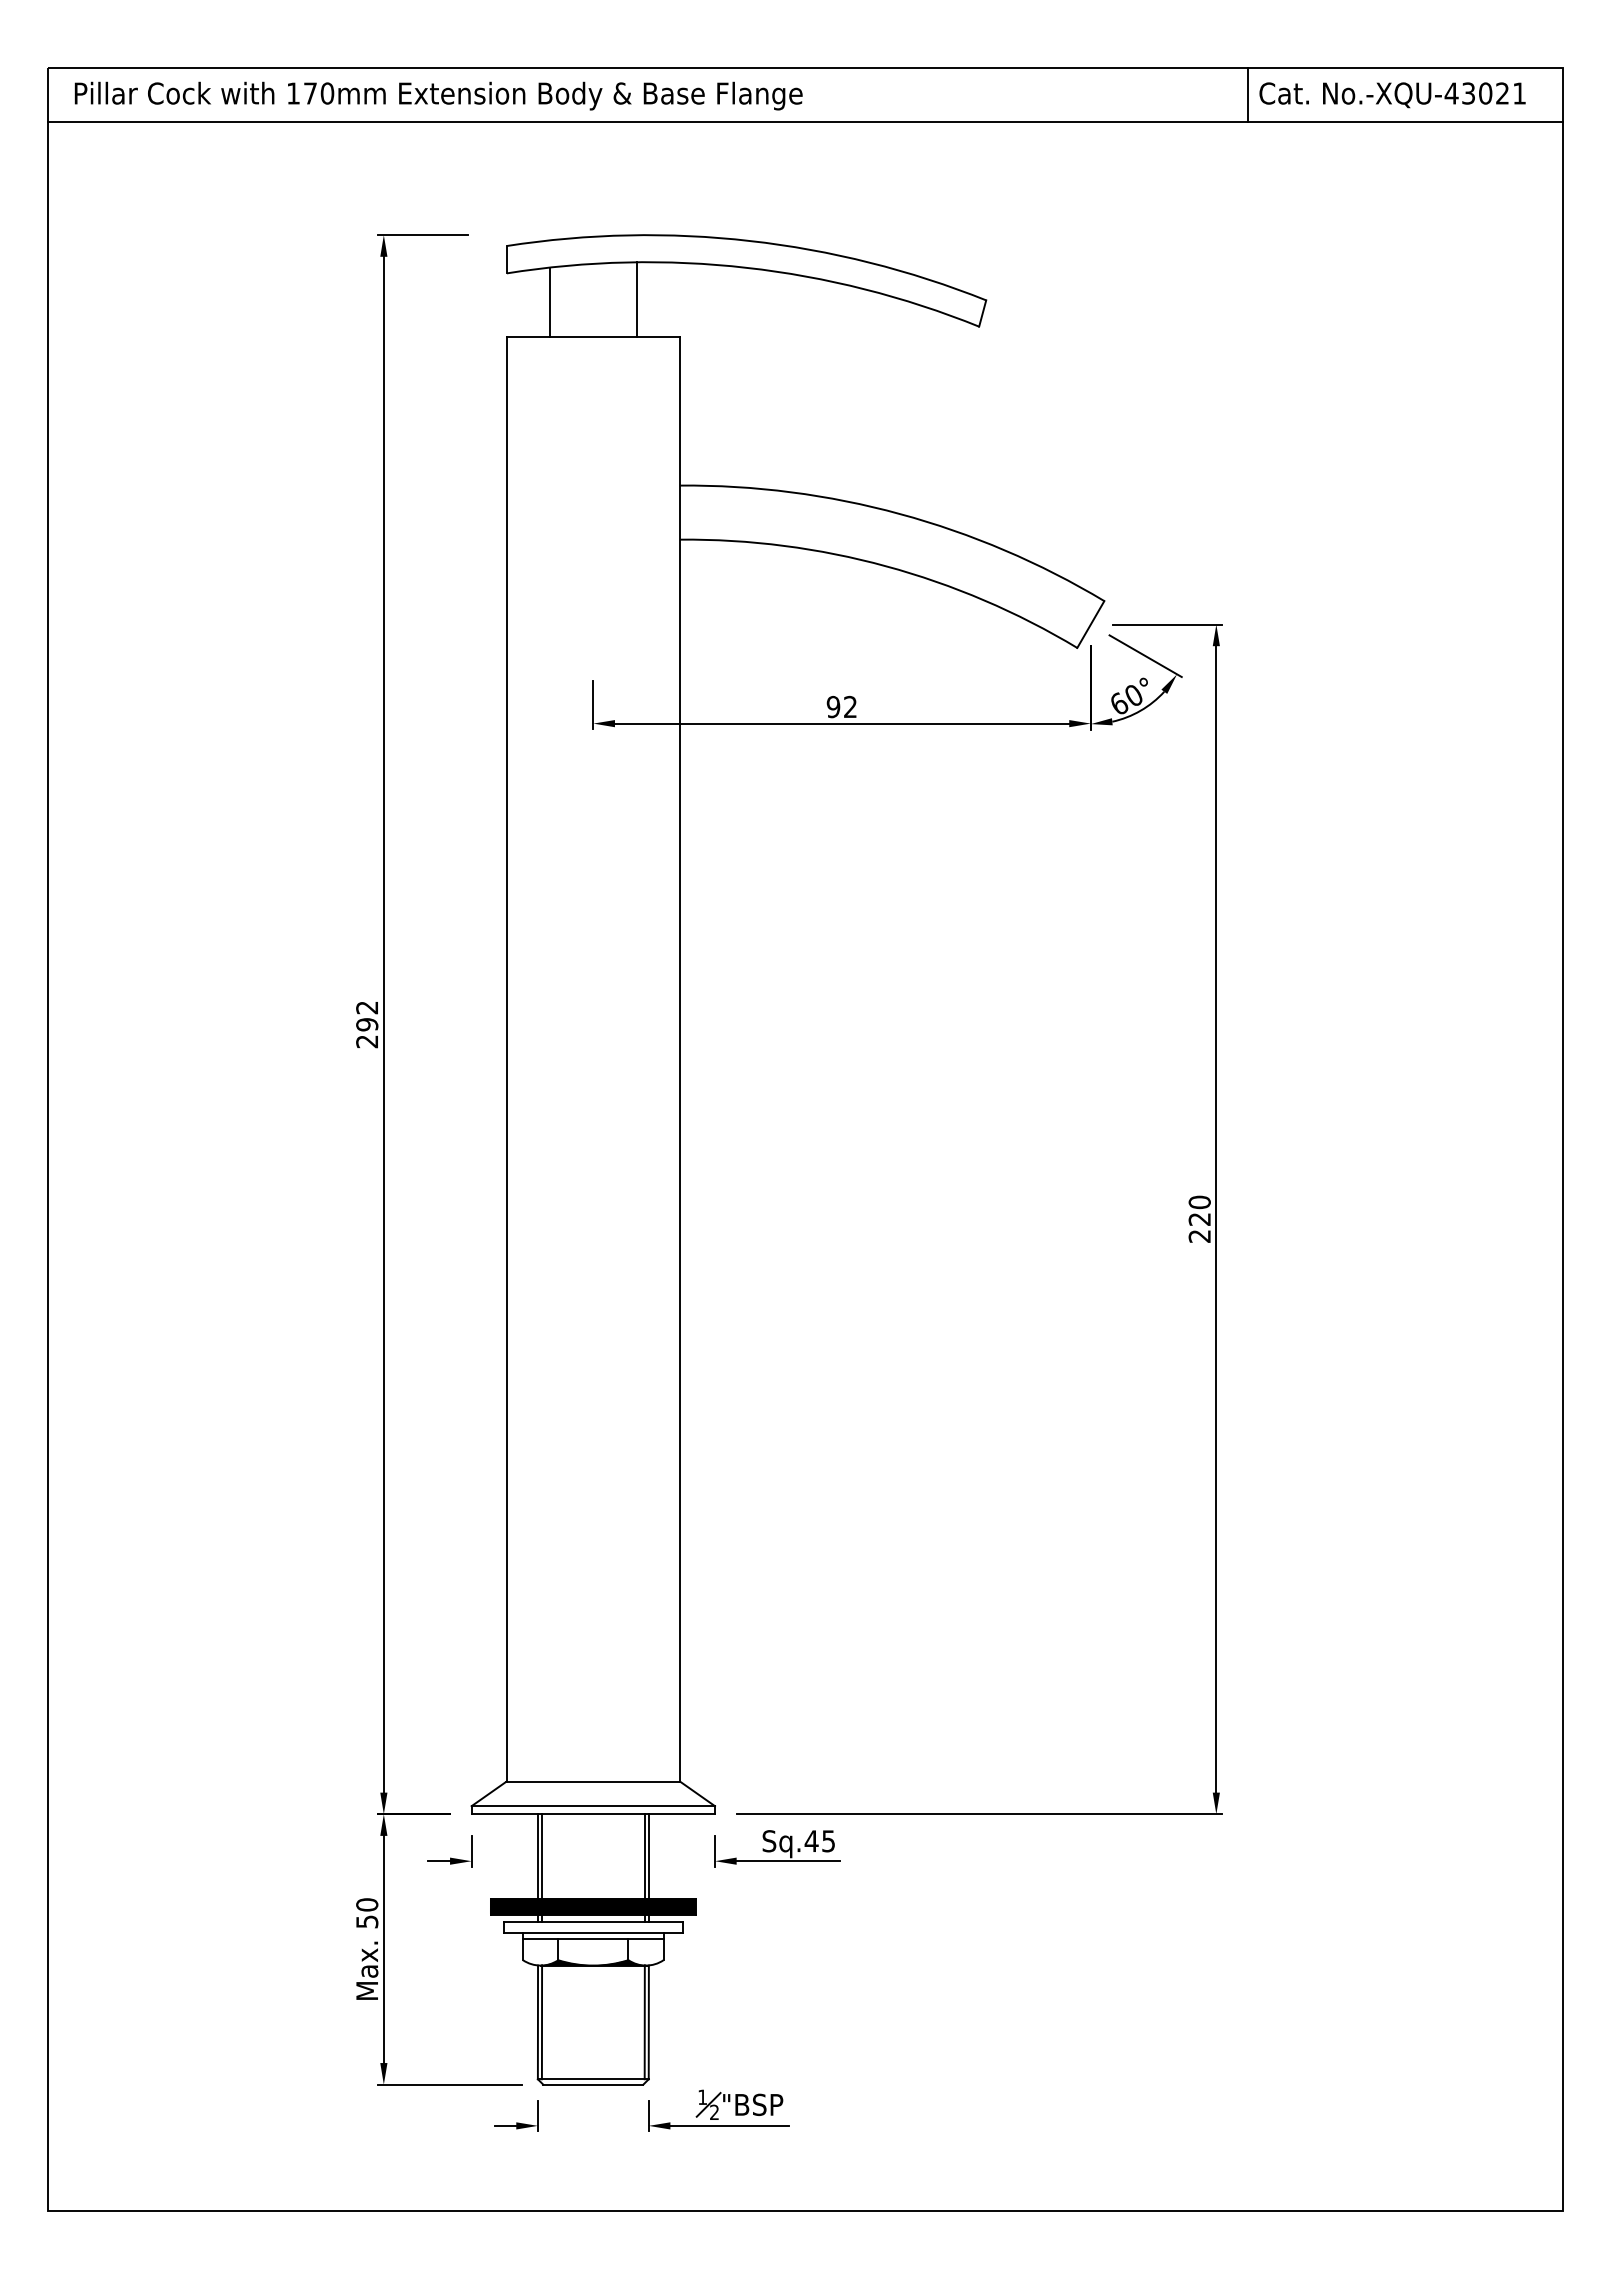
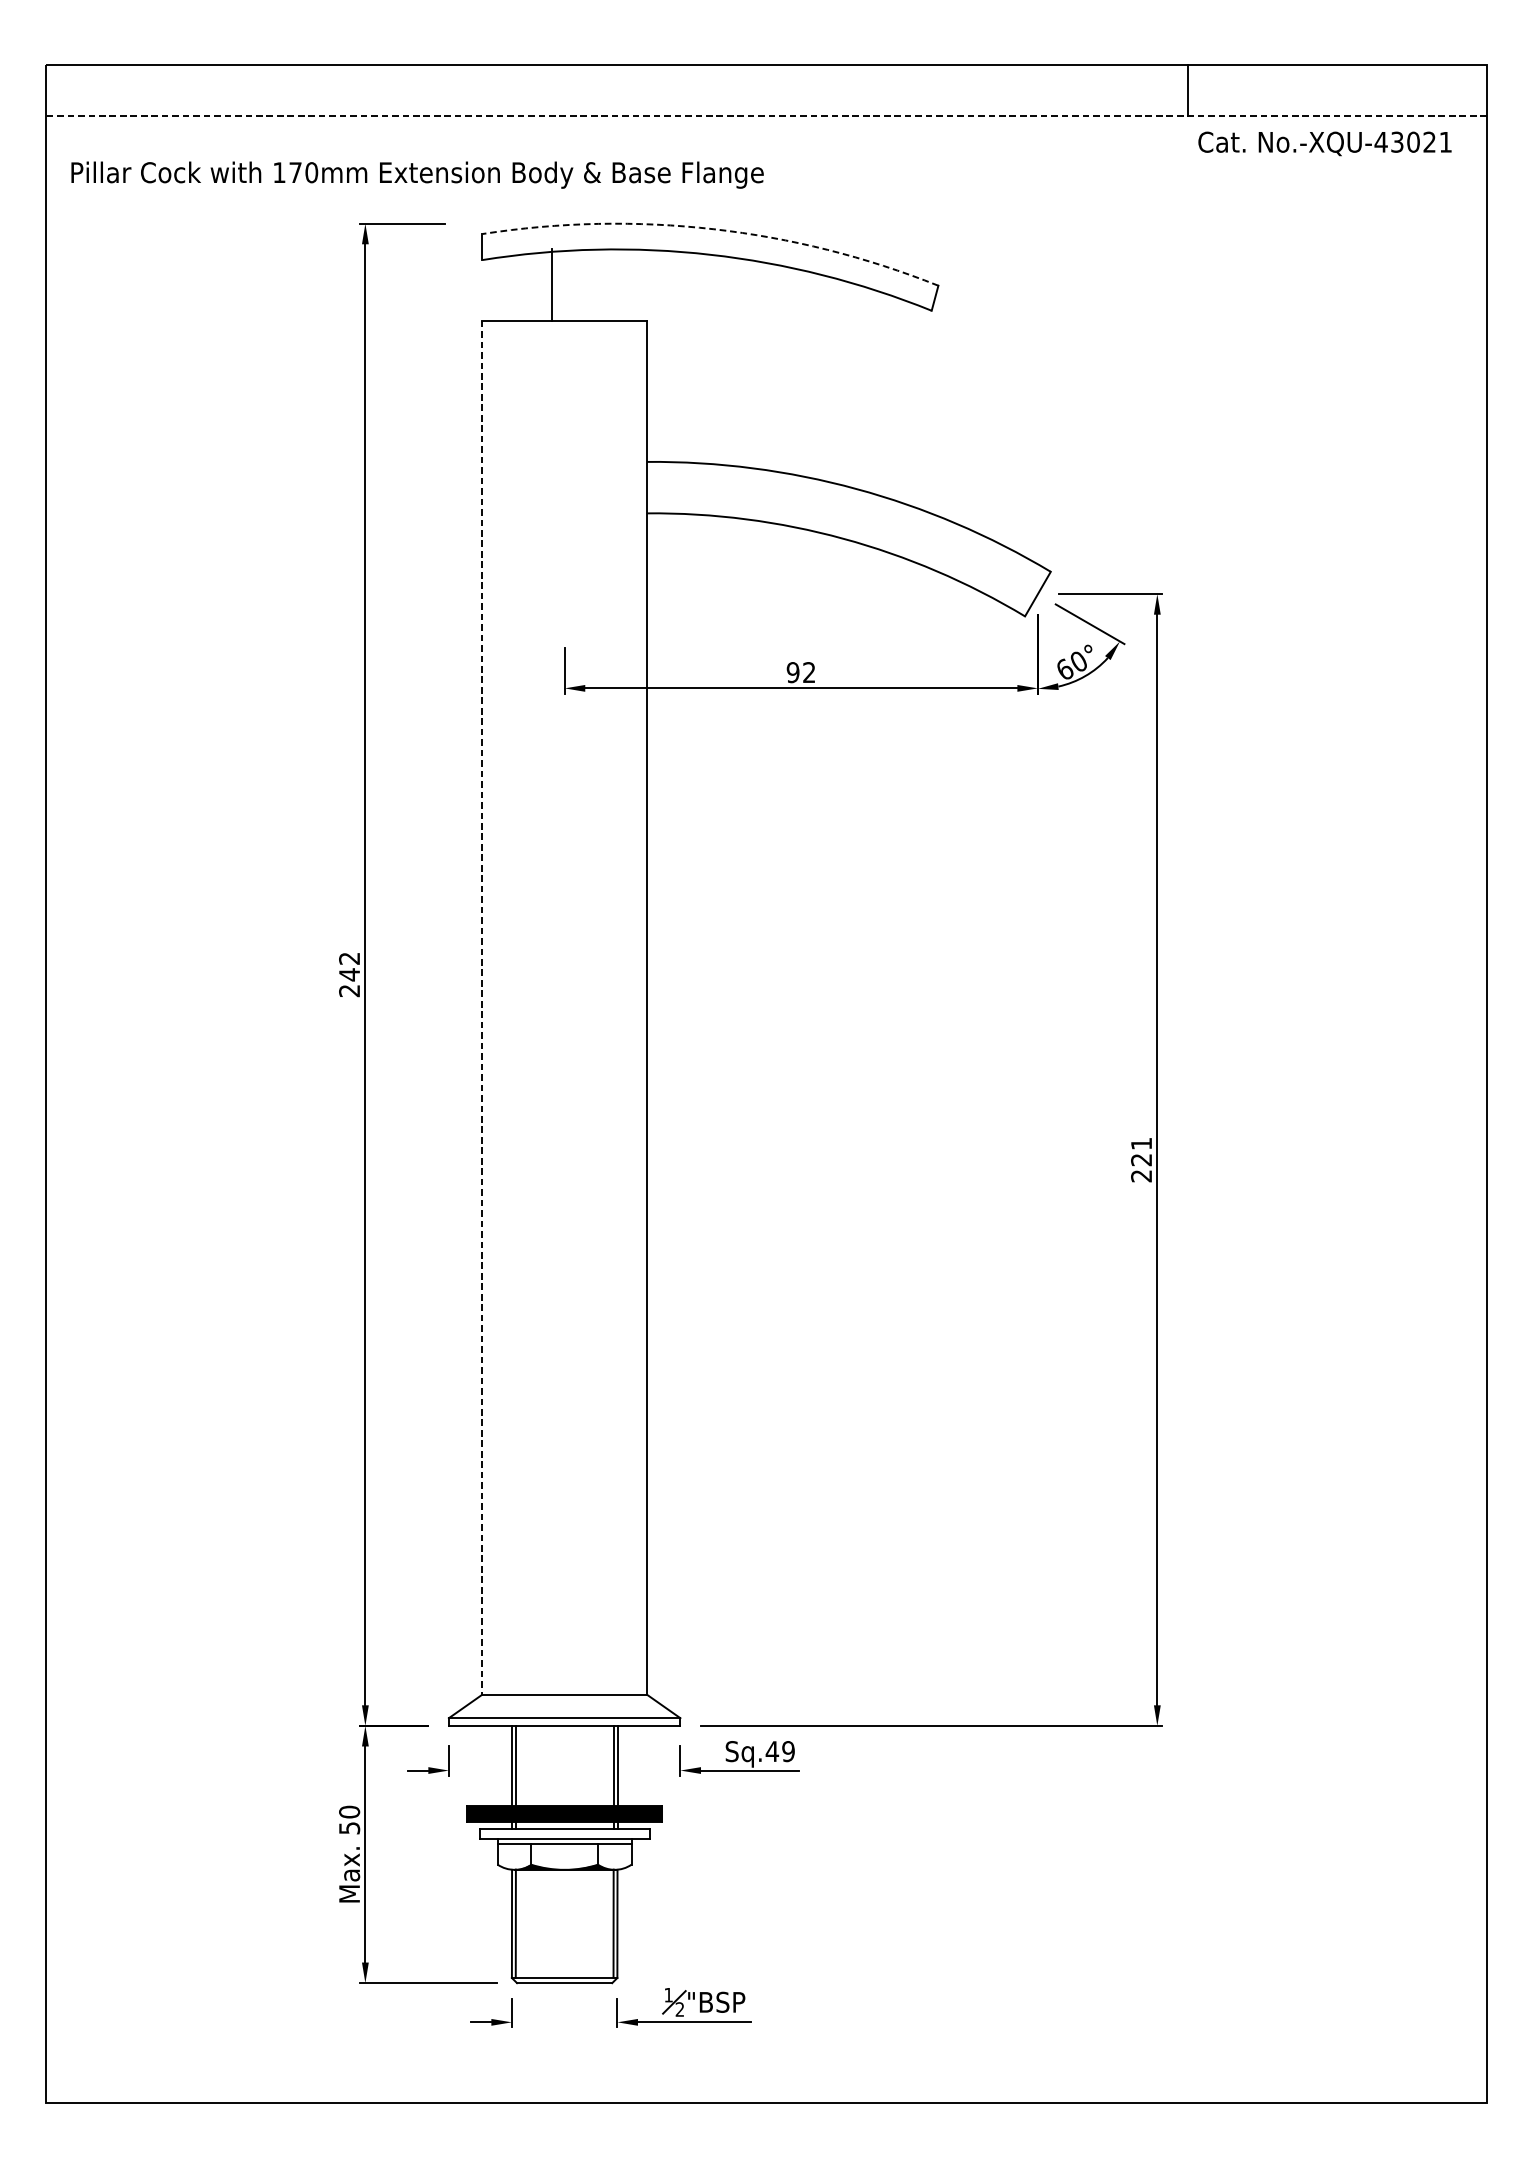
text: (438, 95) -> (417, 174), moved
text: (1392, 95) -> (1324, 144), moved
line: (805, 122) -> (766, 116), solid -> dashed
arc: (750, 241) -> (714, 229), solid -> dashed
line: (636, 299) -> (551, 284), moved
line: (550, 302) -> (523, 287), removed
text: (367, 1024) -> (349, 974), 292 -> 242
line: (506, 1059) -> (482, 1007), solid -> dashed
text: (1199, 1202) -> (1141, 1143), 220 -> 221
text: (828, 1841) -> (788, 1751), Sq.45 -> Sq.49

